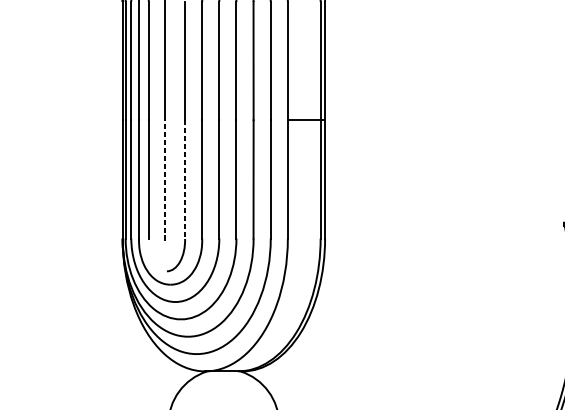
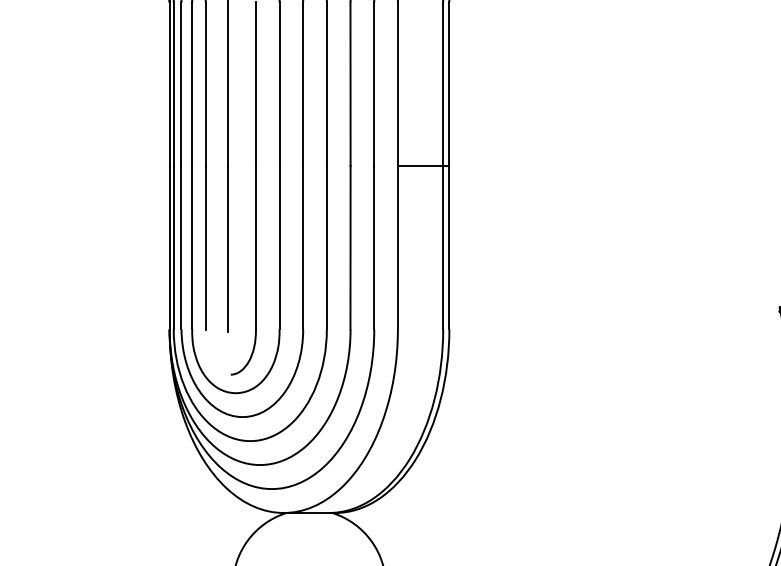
line: (164, 180) -> (227, 248), dashed -> solid
line: (184, 180) -> (255, 248), dashed -> solid

